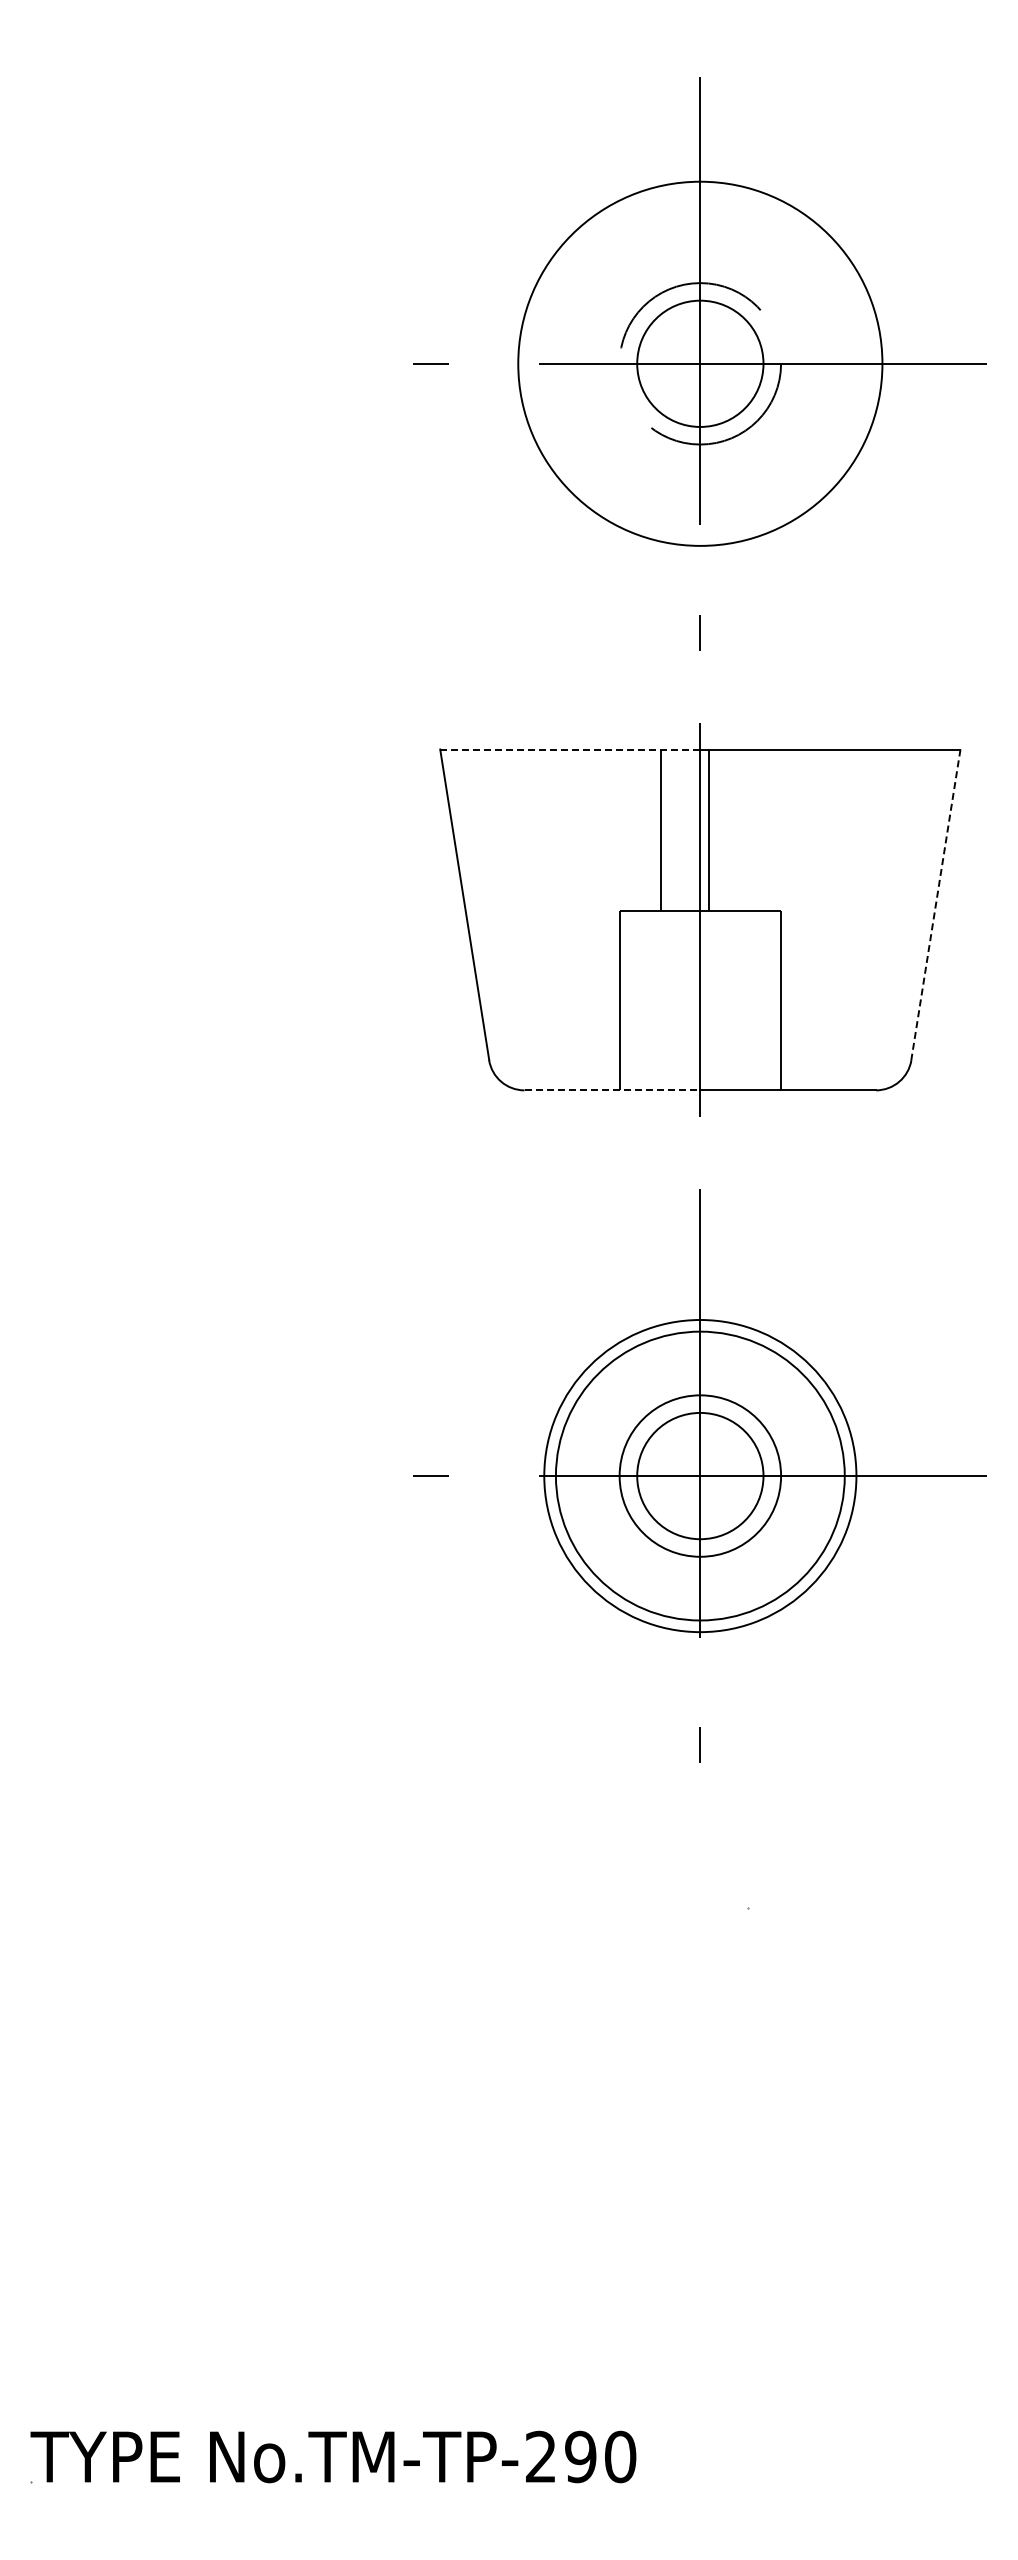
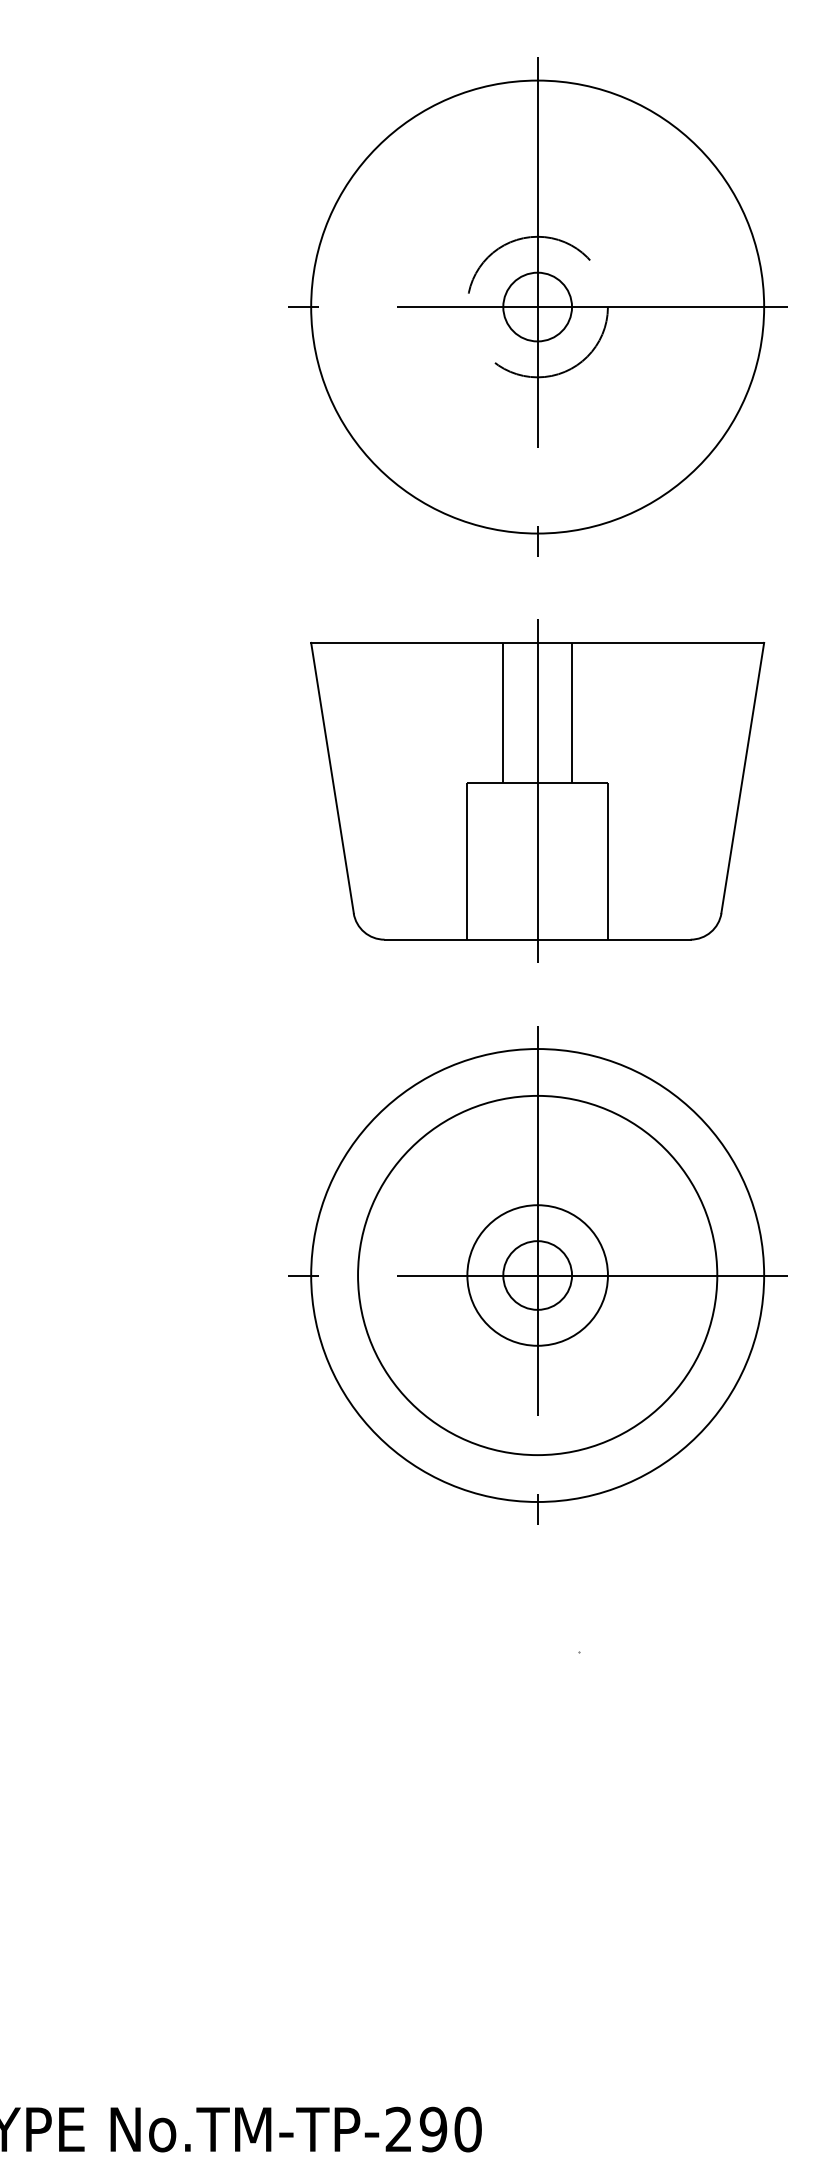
circle: (699, 363) -> (536, 306), size x0.62
circle: (700, 363) -> (537, 306), size x1.43
line: (569, 749) -> (423, 642), dashed -> solid
line: (708, 829) -> (571, 712), moved
line: (935, 905) -> (742, 778), dashed -> solid
line: (612, 1090) -> (461, 939), dashed -> solid
circle: (699, 1475) -> (536, 1275), size x0.62
circle: (700, 1475) -> (537, 1275), size x1.43
circle: (700, 1475) -> (537, 1275), size x1.67

